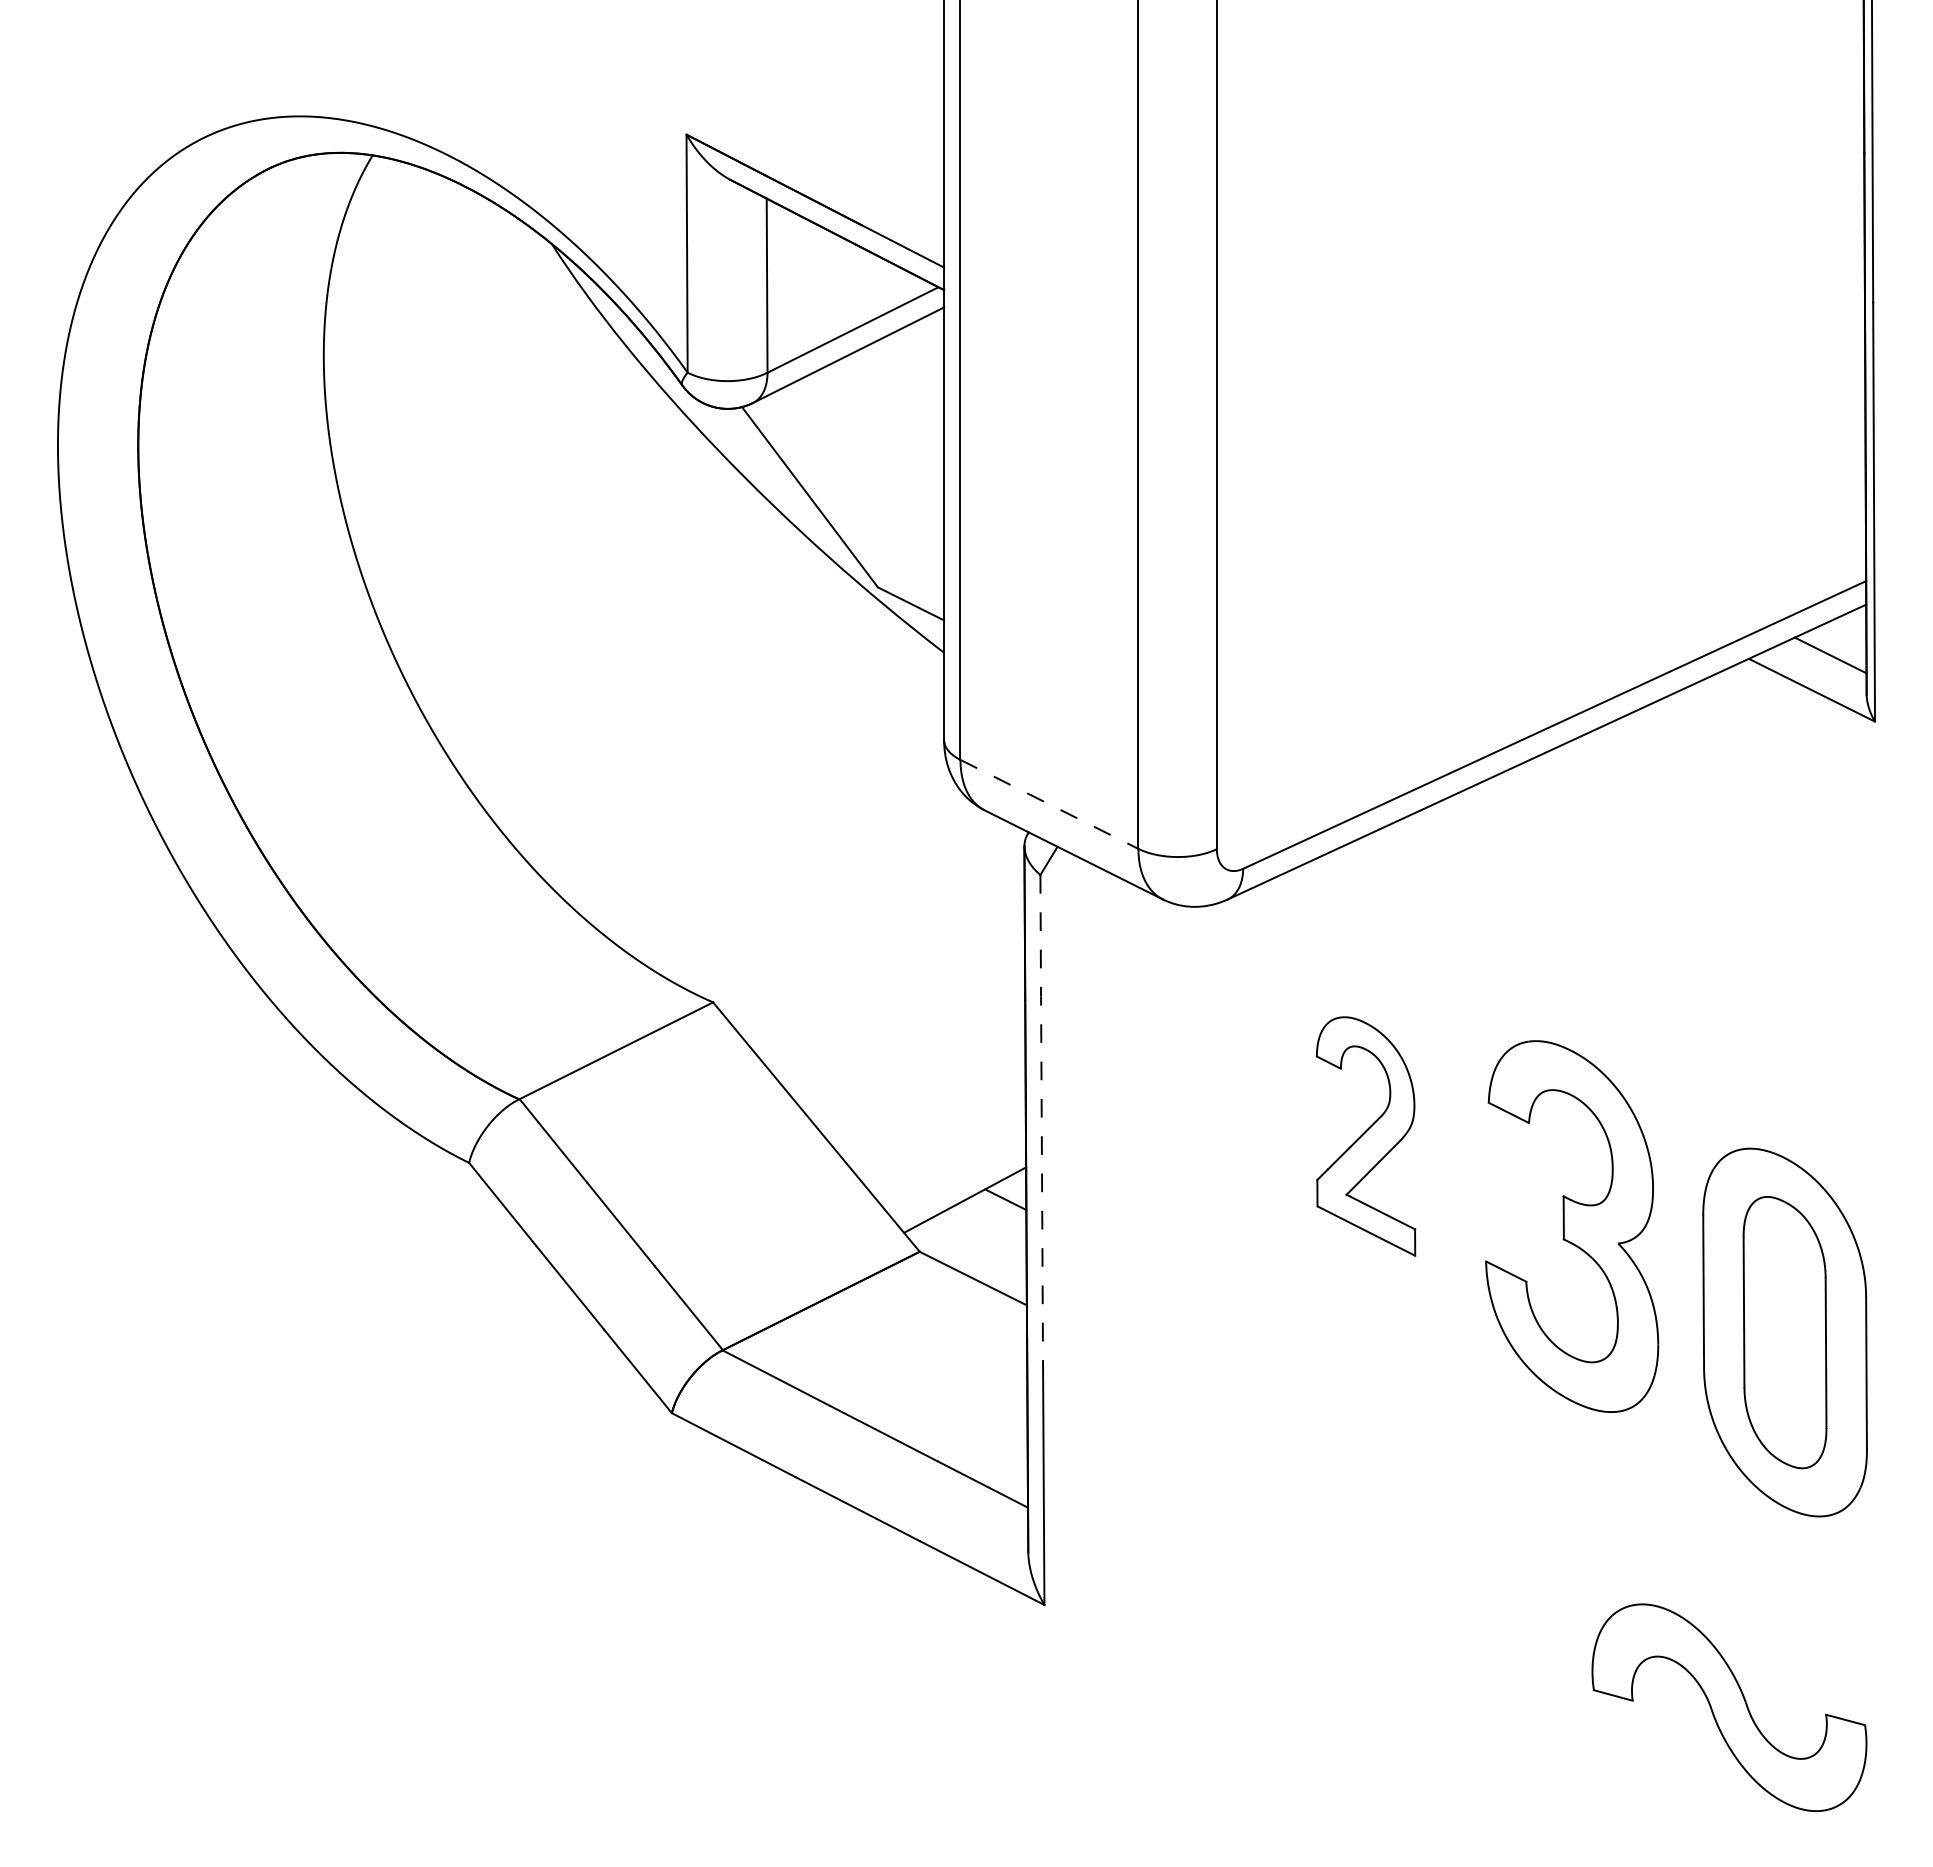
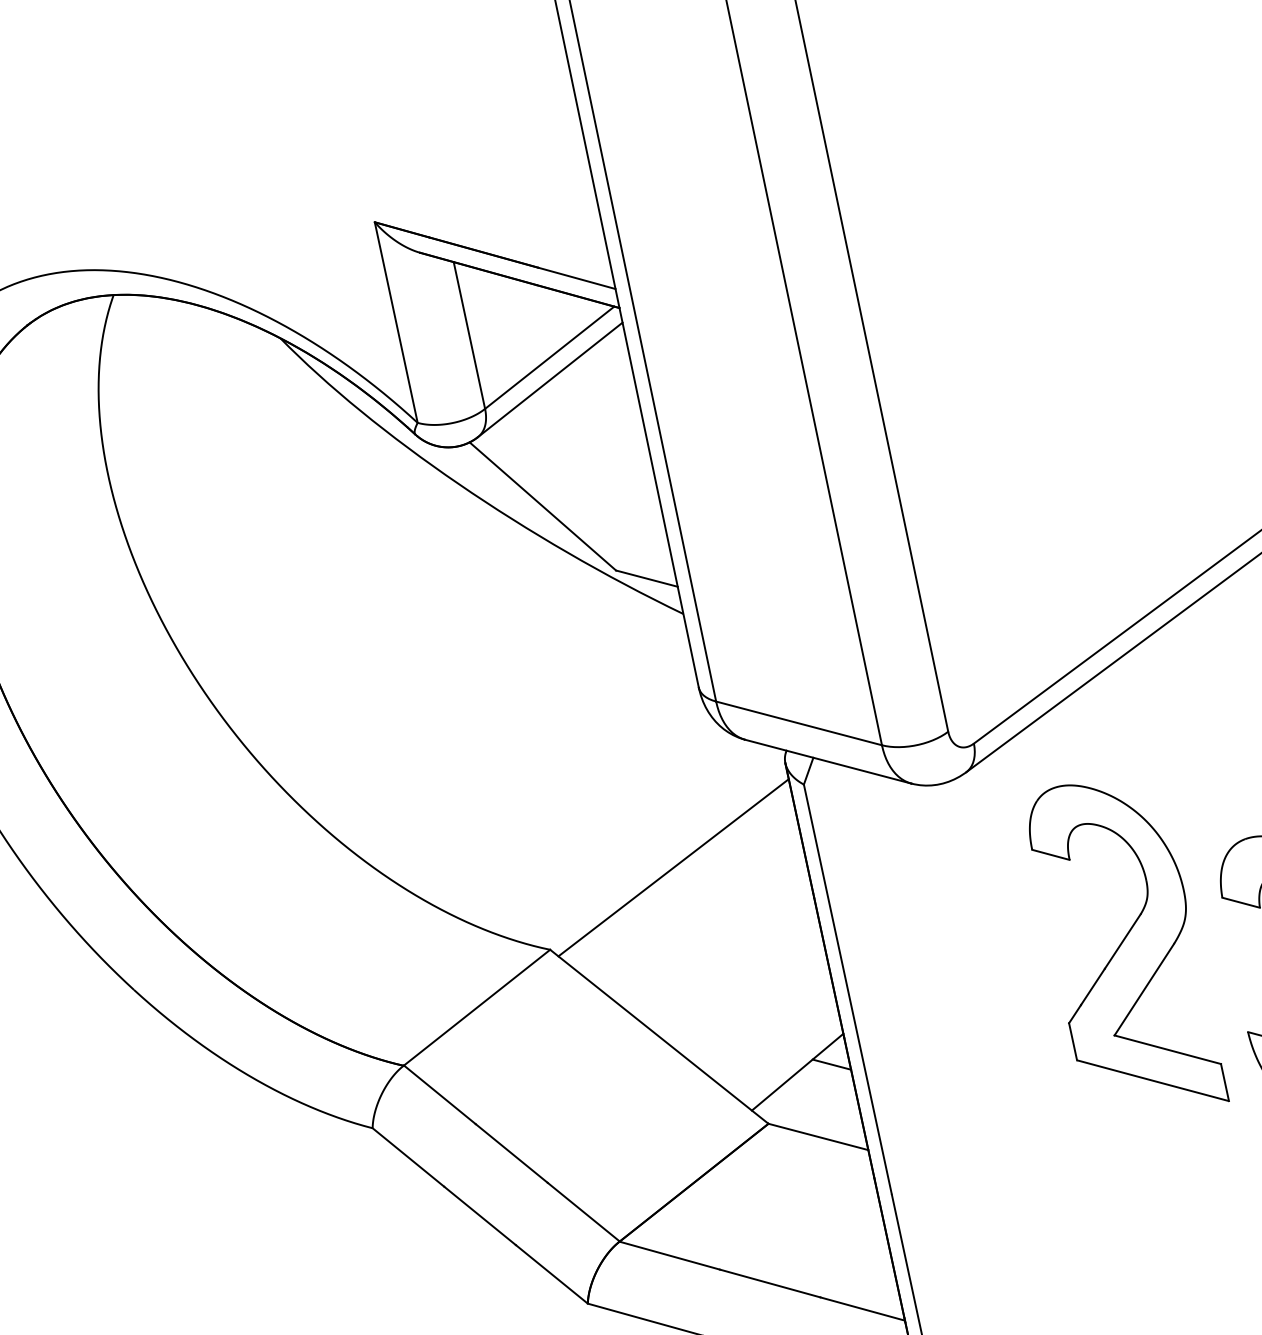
line: (1049, 804) -> (799, 723), dashed -> solid
line: (872, 938) -> (673, 867), added
line: (1041, 1118) -> (847, 989), dashed -> solid
part: (1365, 1136) -> (1124, 947), size x1.67

